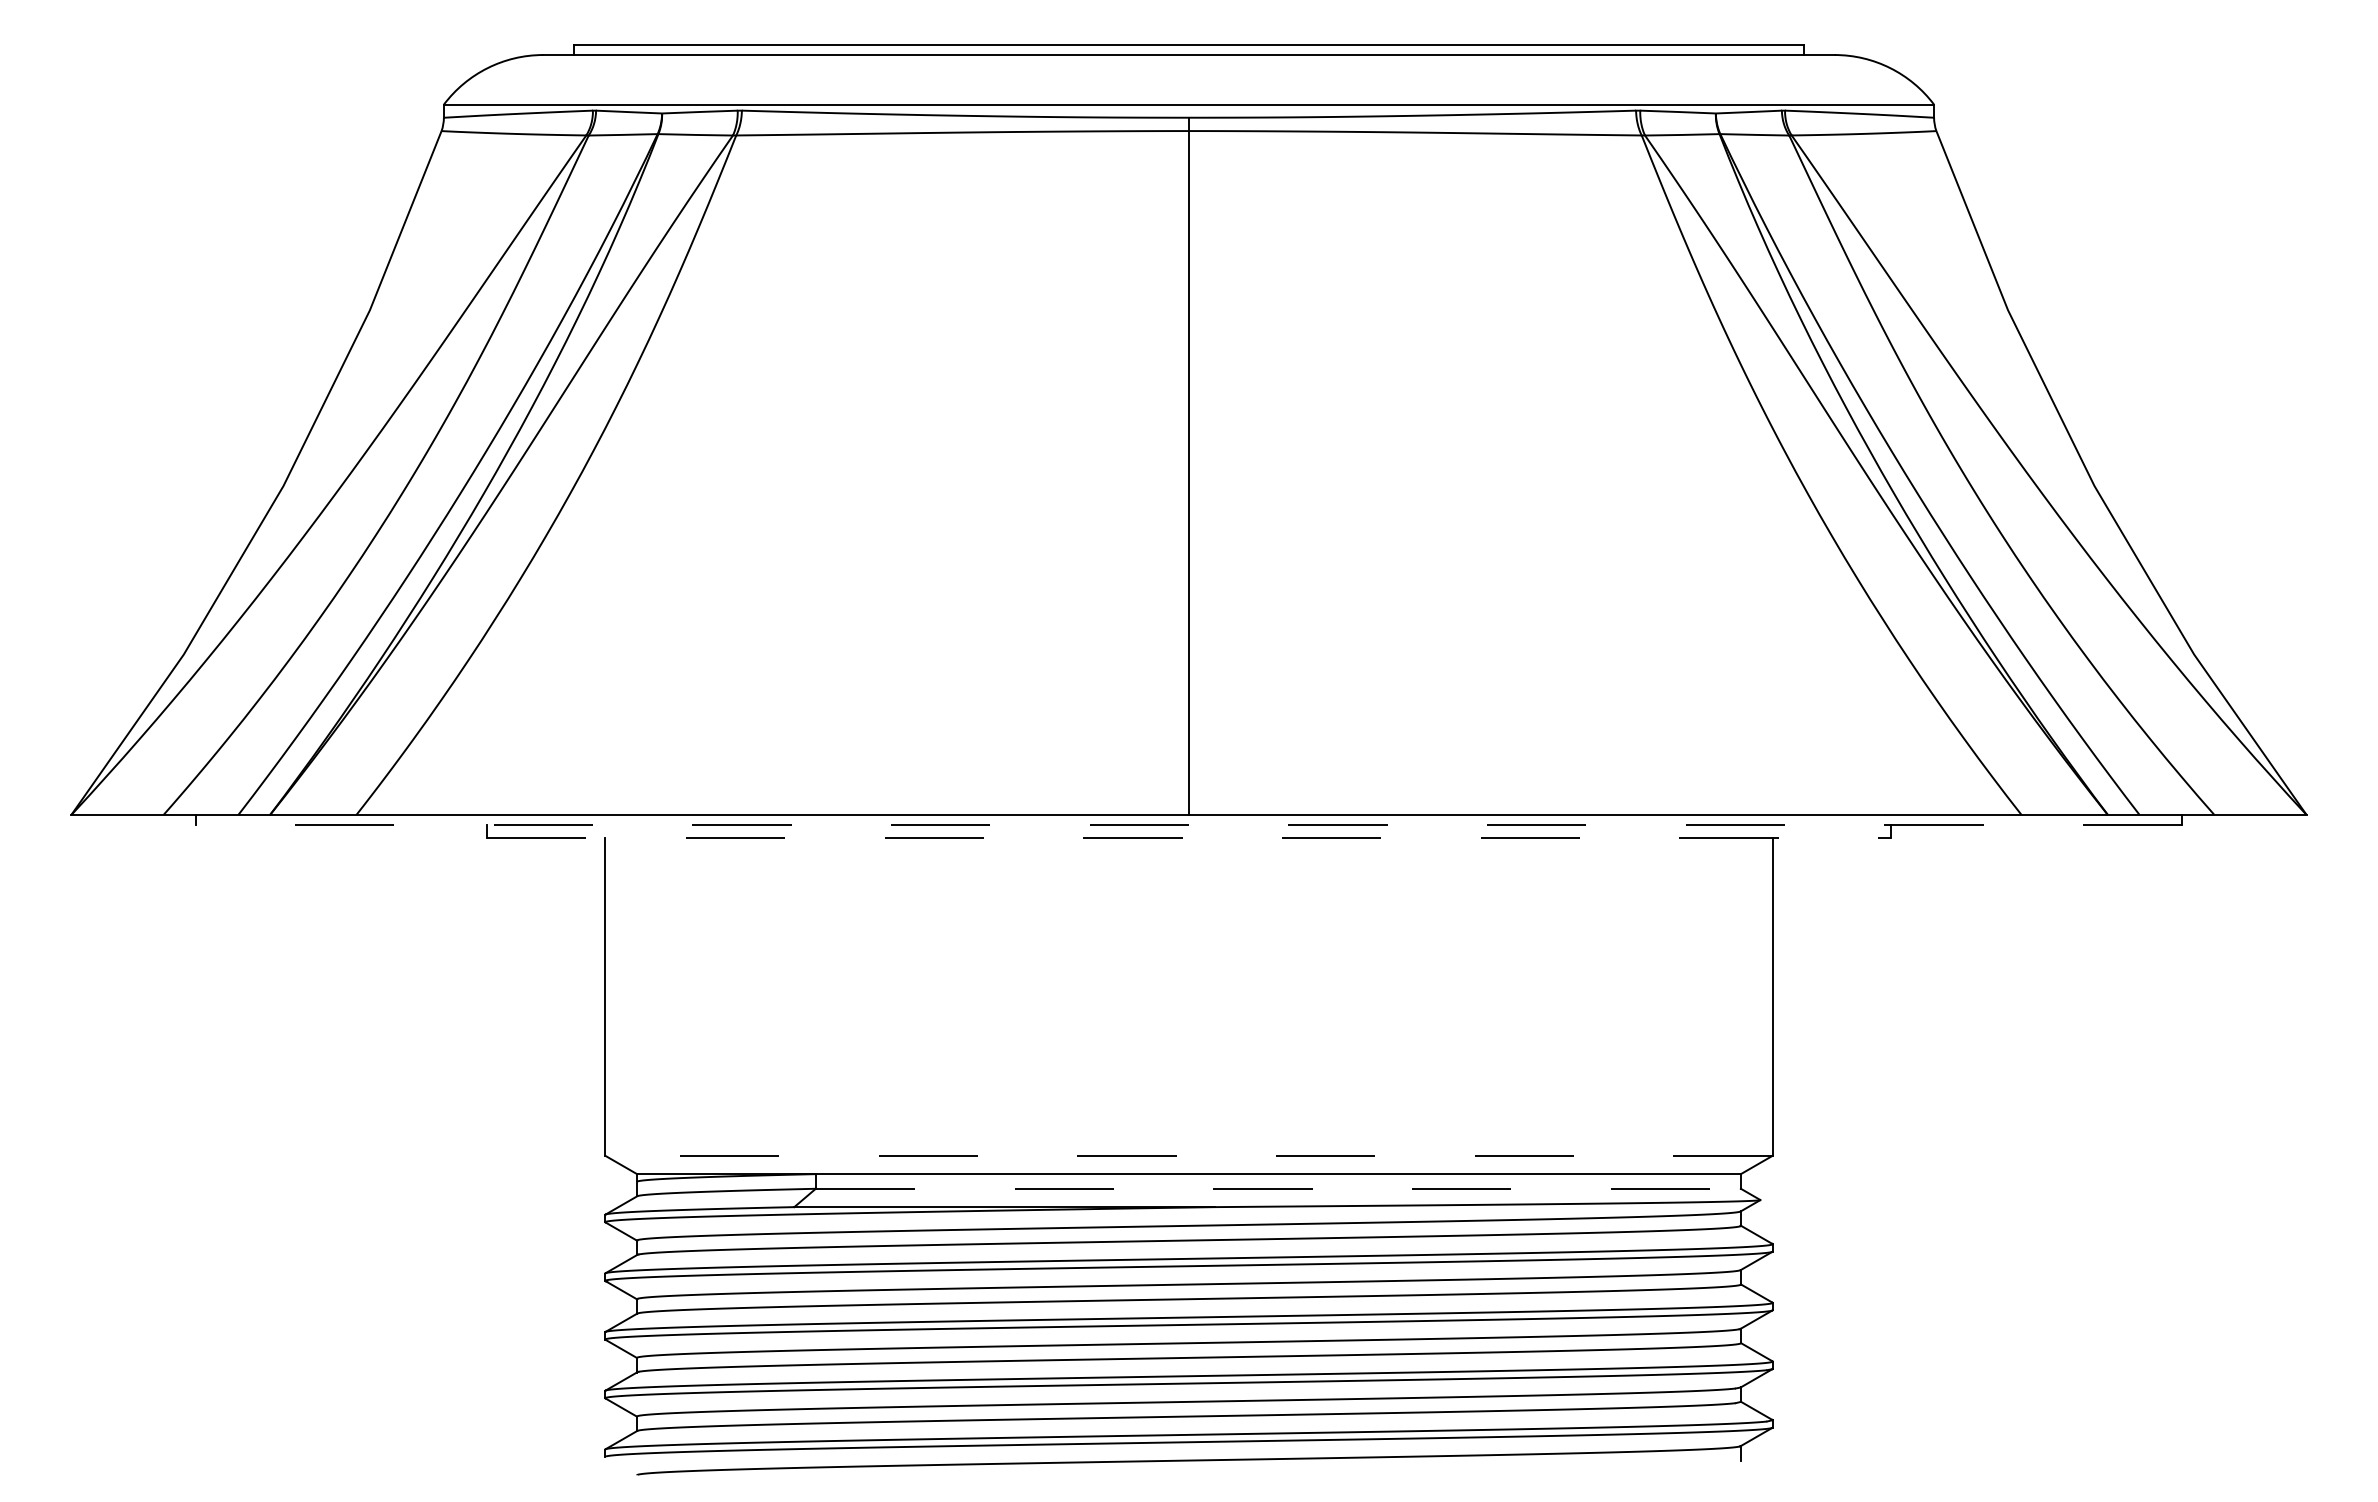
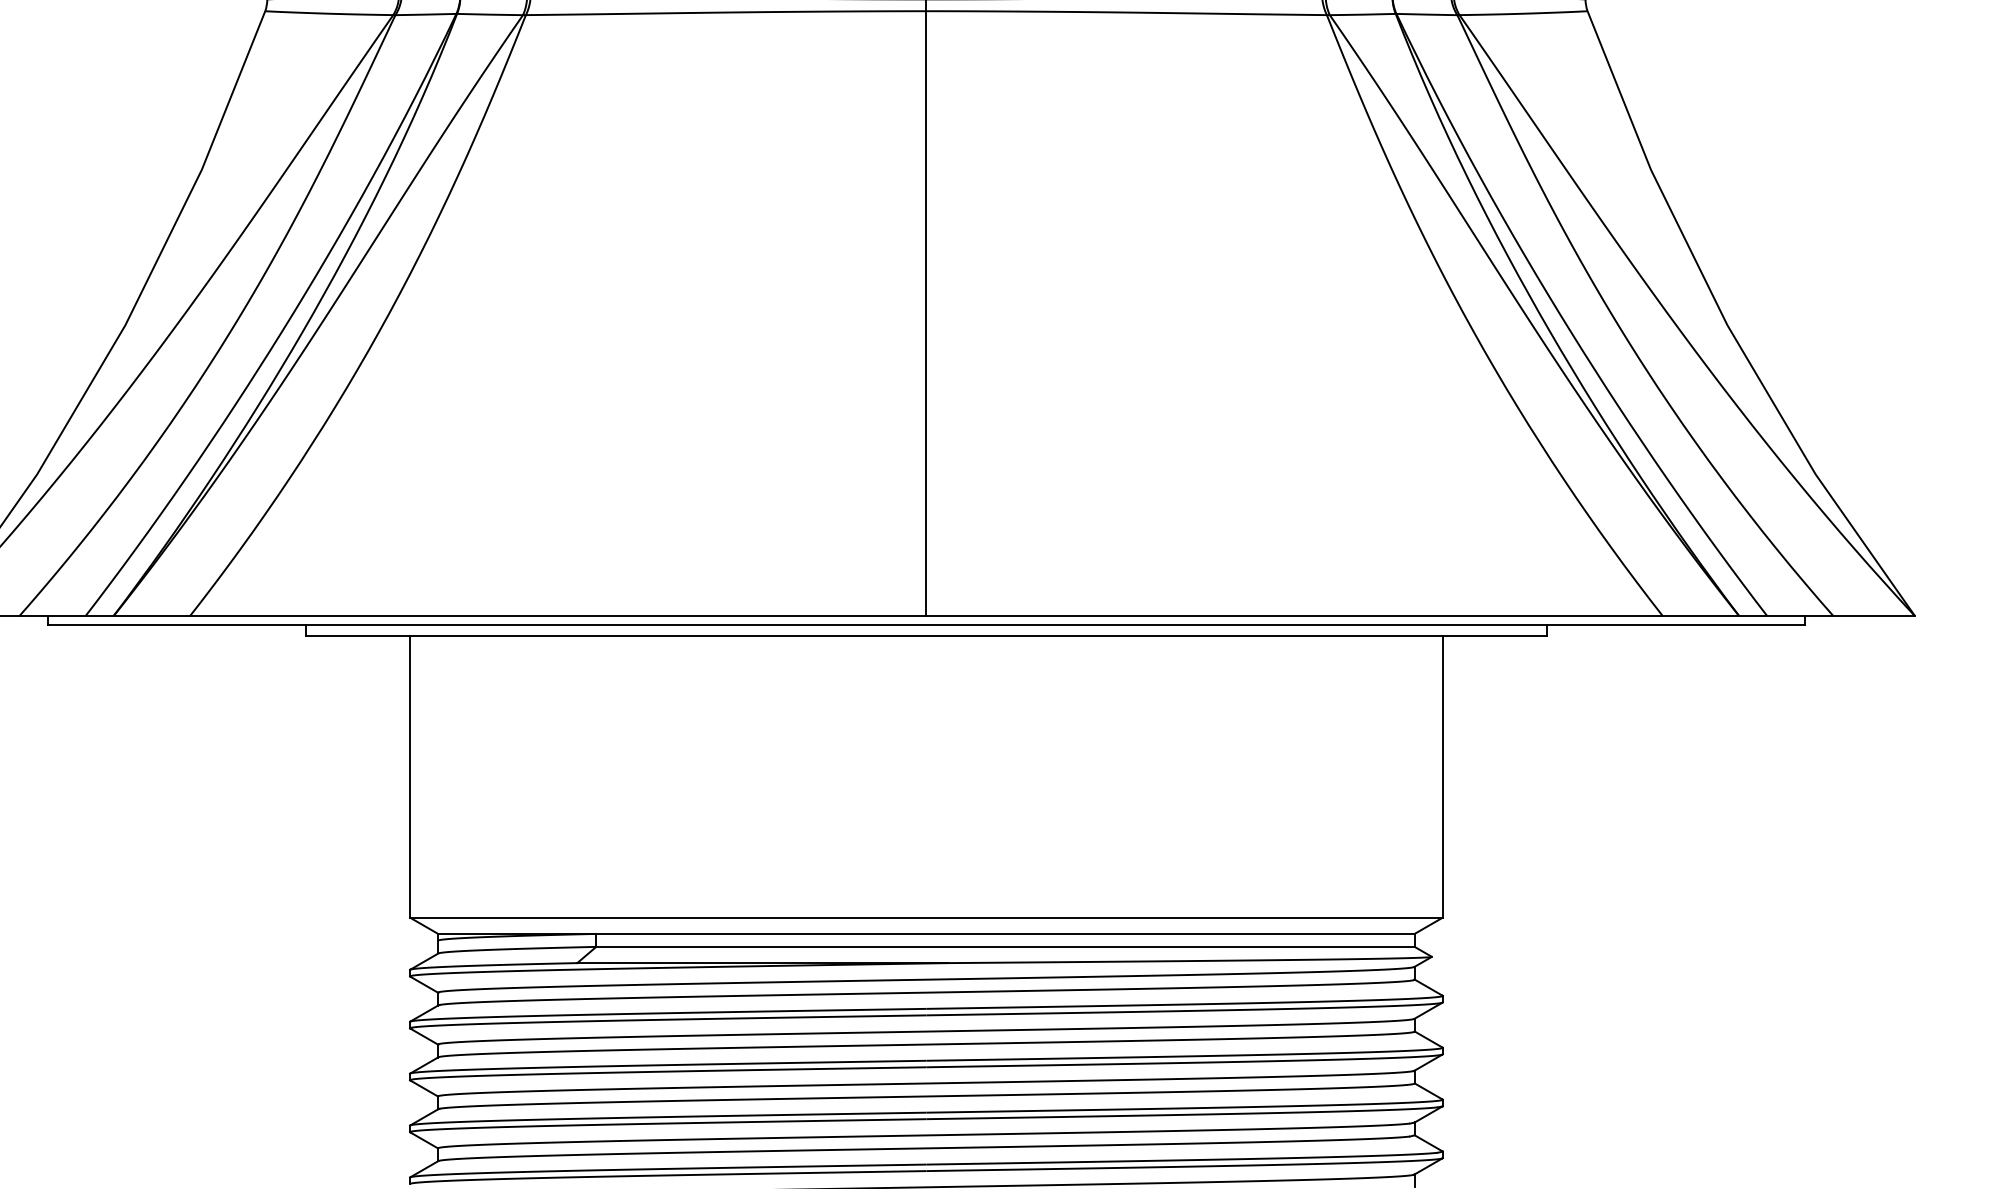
line: (1188, 824) -> (925, 624), dashed -> solid
line: (1188, 837) -> (925, 636), dashed -> solid
line: (1188, 1155) -> (925, 917), dashed -> solid
line: (1278, 1188) -> (1005, 946), dashed -> solid

